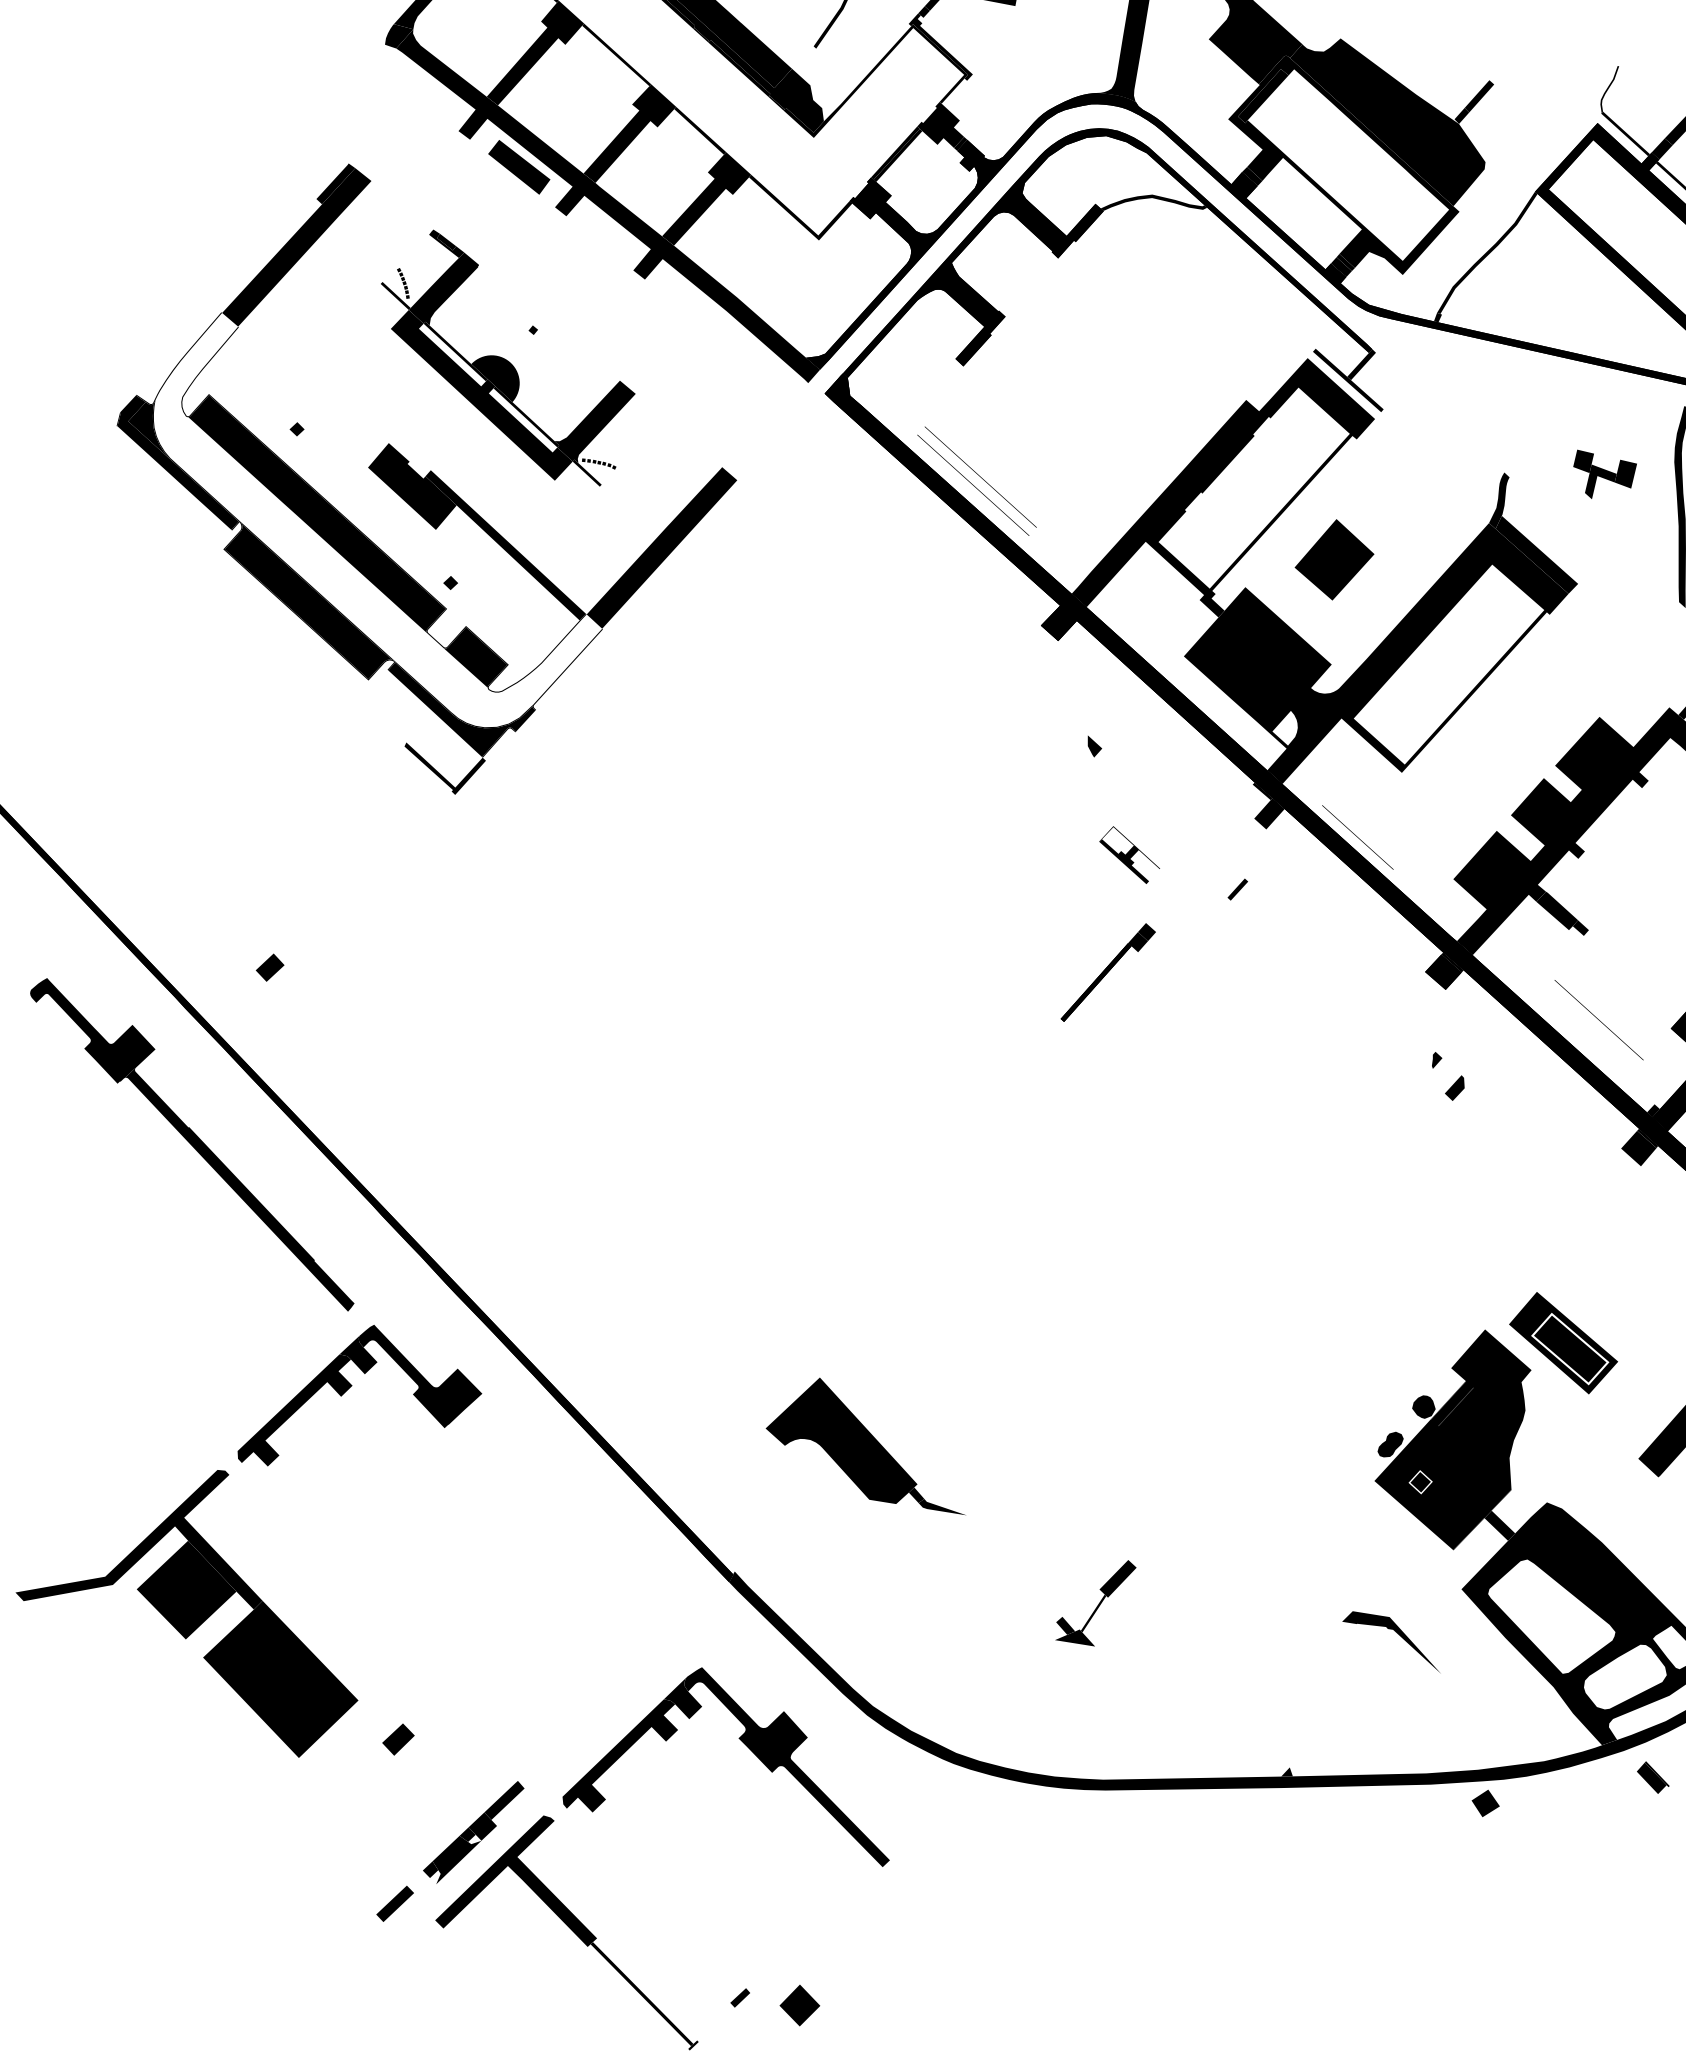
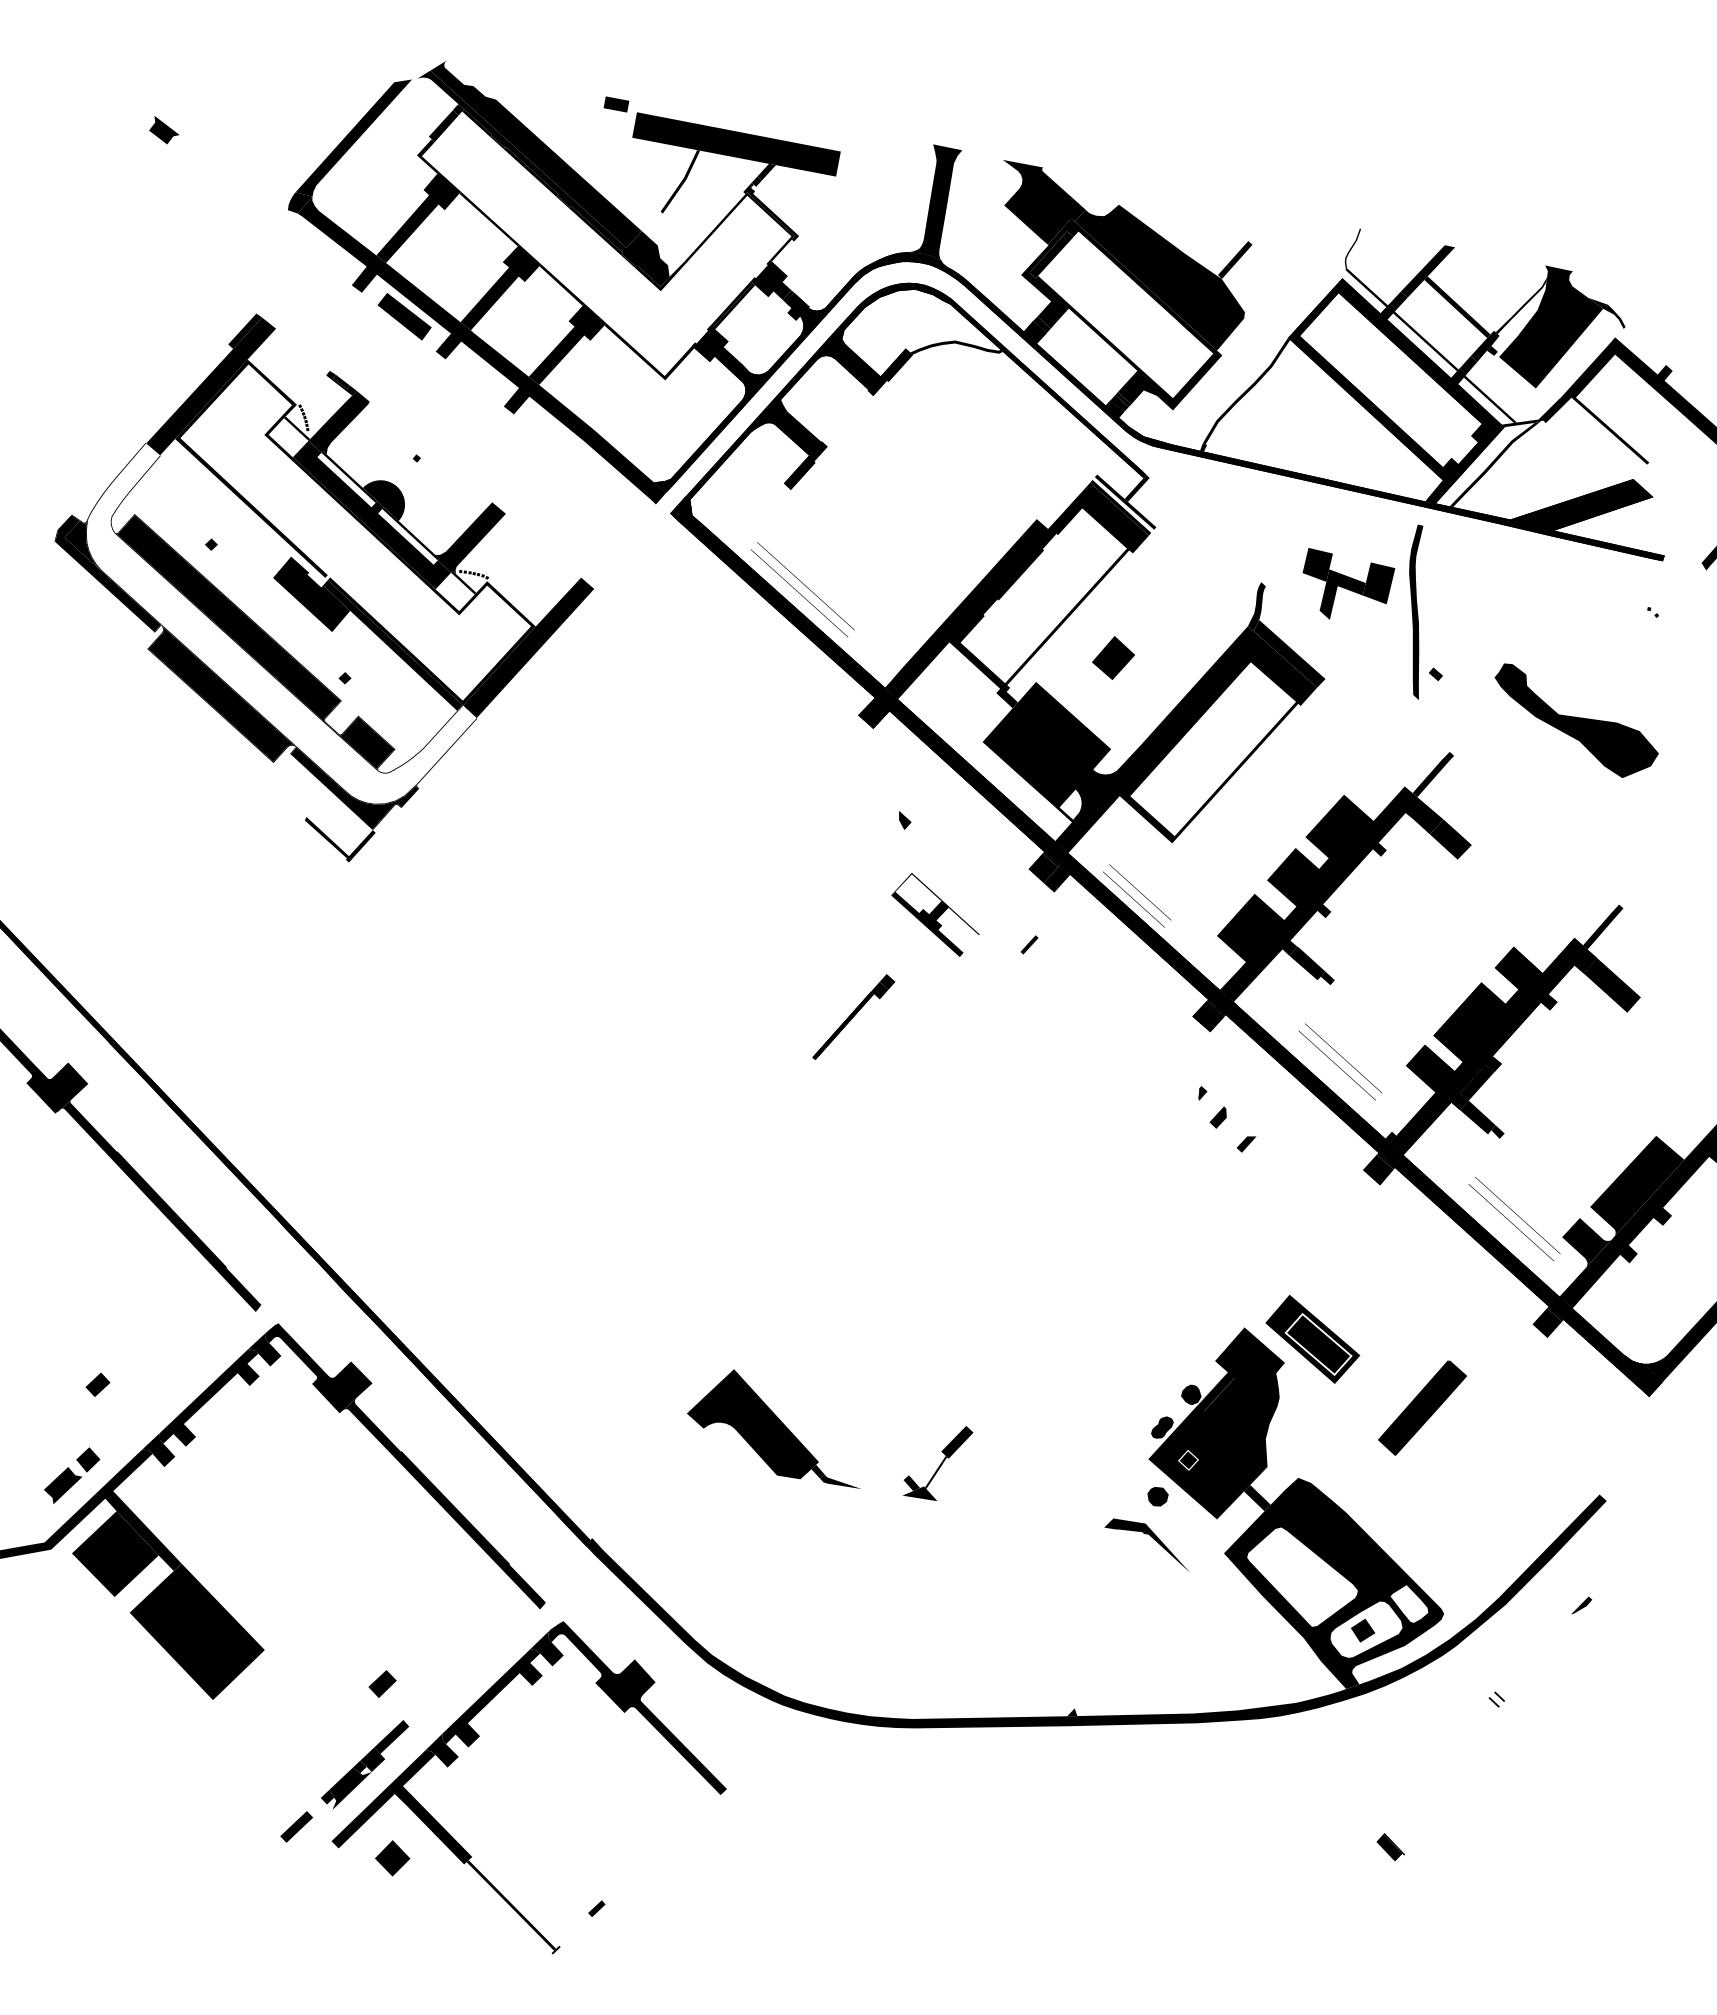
fill: (1342, 386) -> (1120, 507), added
fill: (462, 415) -> (355, 532), added
part: (1604, 474) -> (1348, 583), size x1.67
fill: (337, 553) -> (246, 652), added
part: (1334, 559) -> (1113, 657), size x0.62
fill: (1253, 801) -> (1043, 868), added
fill: (1365, 829) -> (1140, 892), added
part: (1129, 854) -> (935, 914), size x1.67
part: (269, 967) -> (97, 1384), moved
part: (1107, 971) -> (853, 1016), moved
fill: (1591, 1028) -> (1337, 1065), added
fill: (1487, 1119) -> (1246, 1144), added
part: (865, 1445) -> (773, 1428), moved
fill: (236, 1470) -> (158, 1450), added
part: (137, 1499) -> (72, 1475), added
fill: (1384, 1523) -> (1157, 1496), added
fill: (565, 1531) -> (444, 1503), added
part: (1096, 1603) -> (938, 1463), moved
part: (1397, 1634) -> (1152, 1538), moved
part: (398, 1738) -> (382, 1683), moved
part: (1652, 1777) -> (1390, 1847), moved
part: (1486, 1803) -> (1363, 1630), moved
fill: (561, 1815) -> (441, 1750), added
part: (799, 2005) -> (392, 1858), moved

